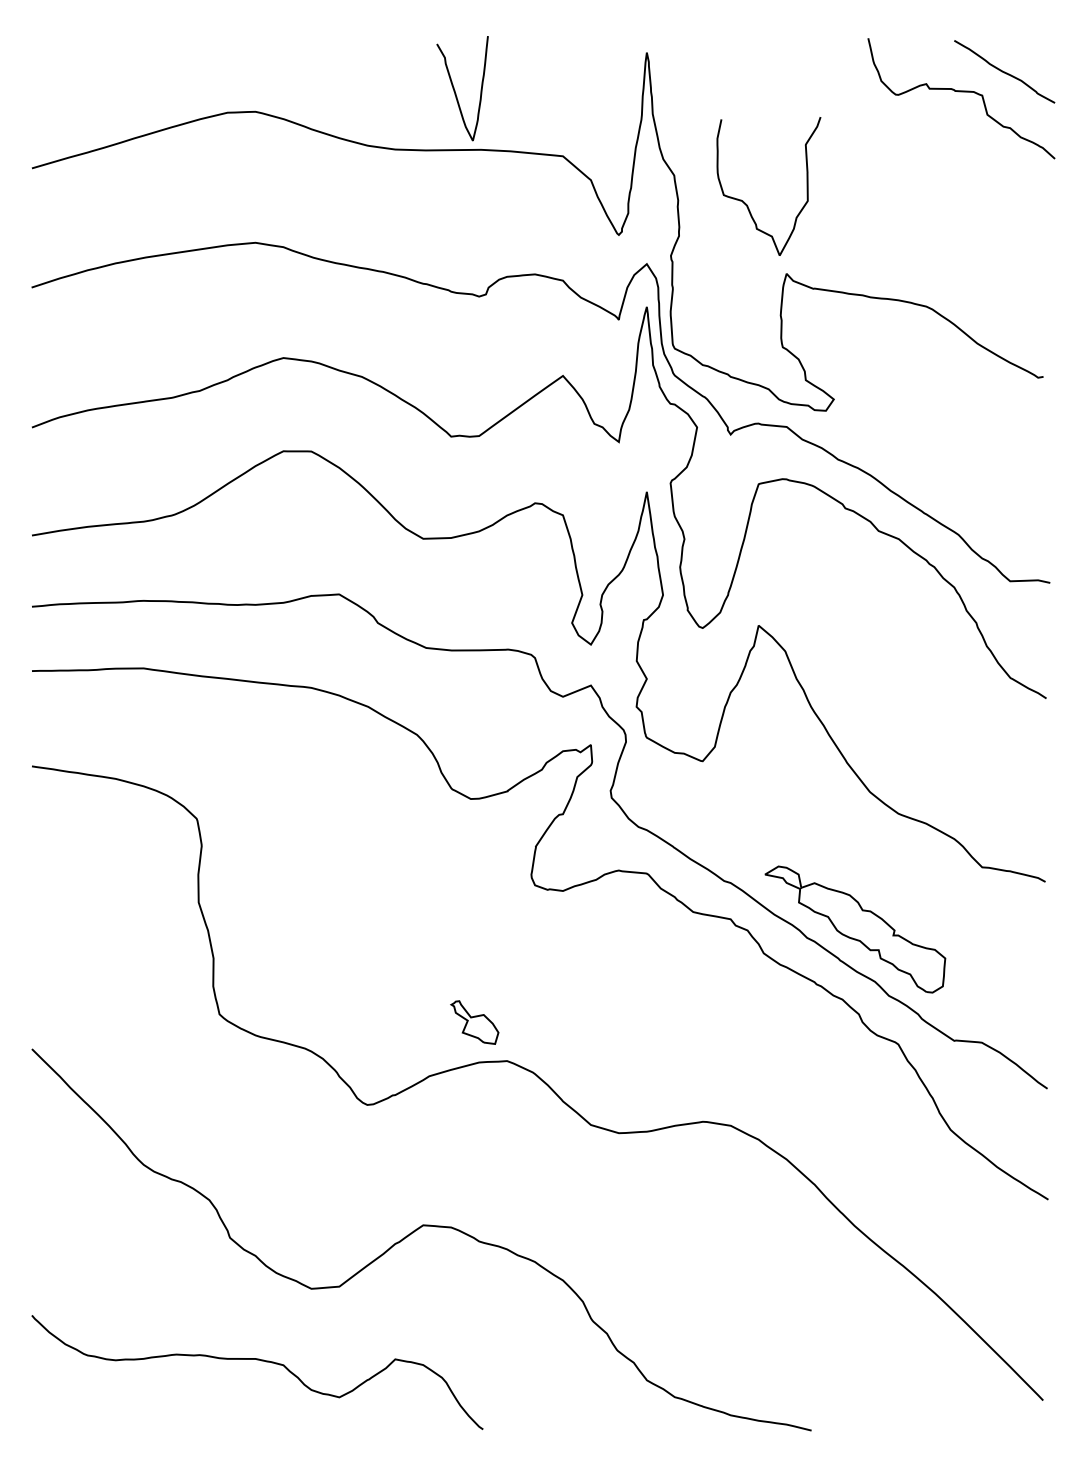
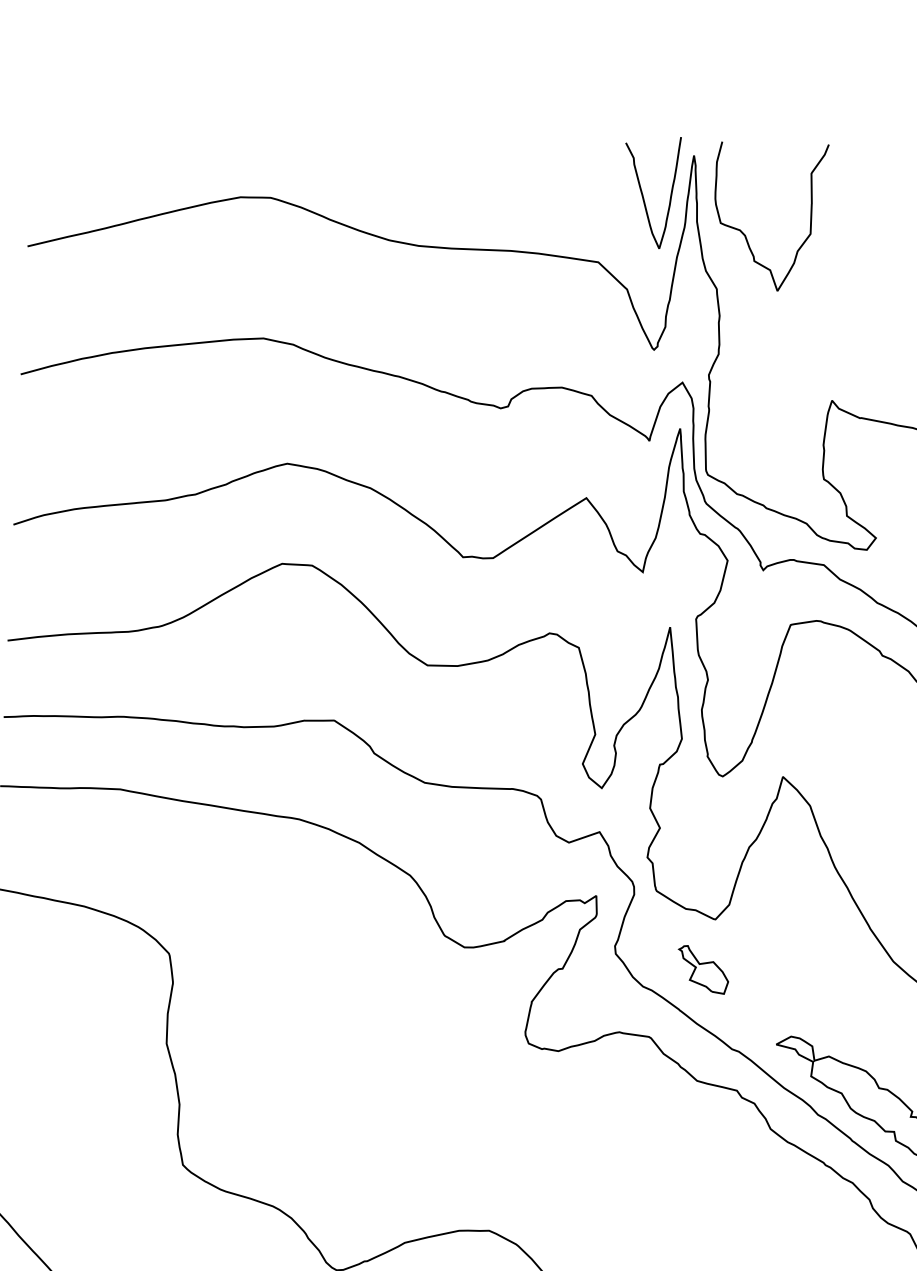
curve: (455, 90) -> (643, 193), moved
curve: (747, 204) -> (745, 234), moved
part: (474, 1022) -> (703, 969), moved

